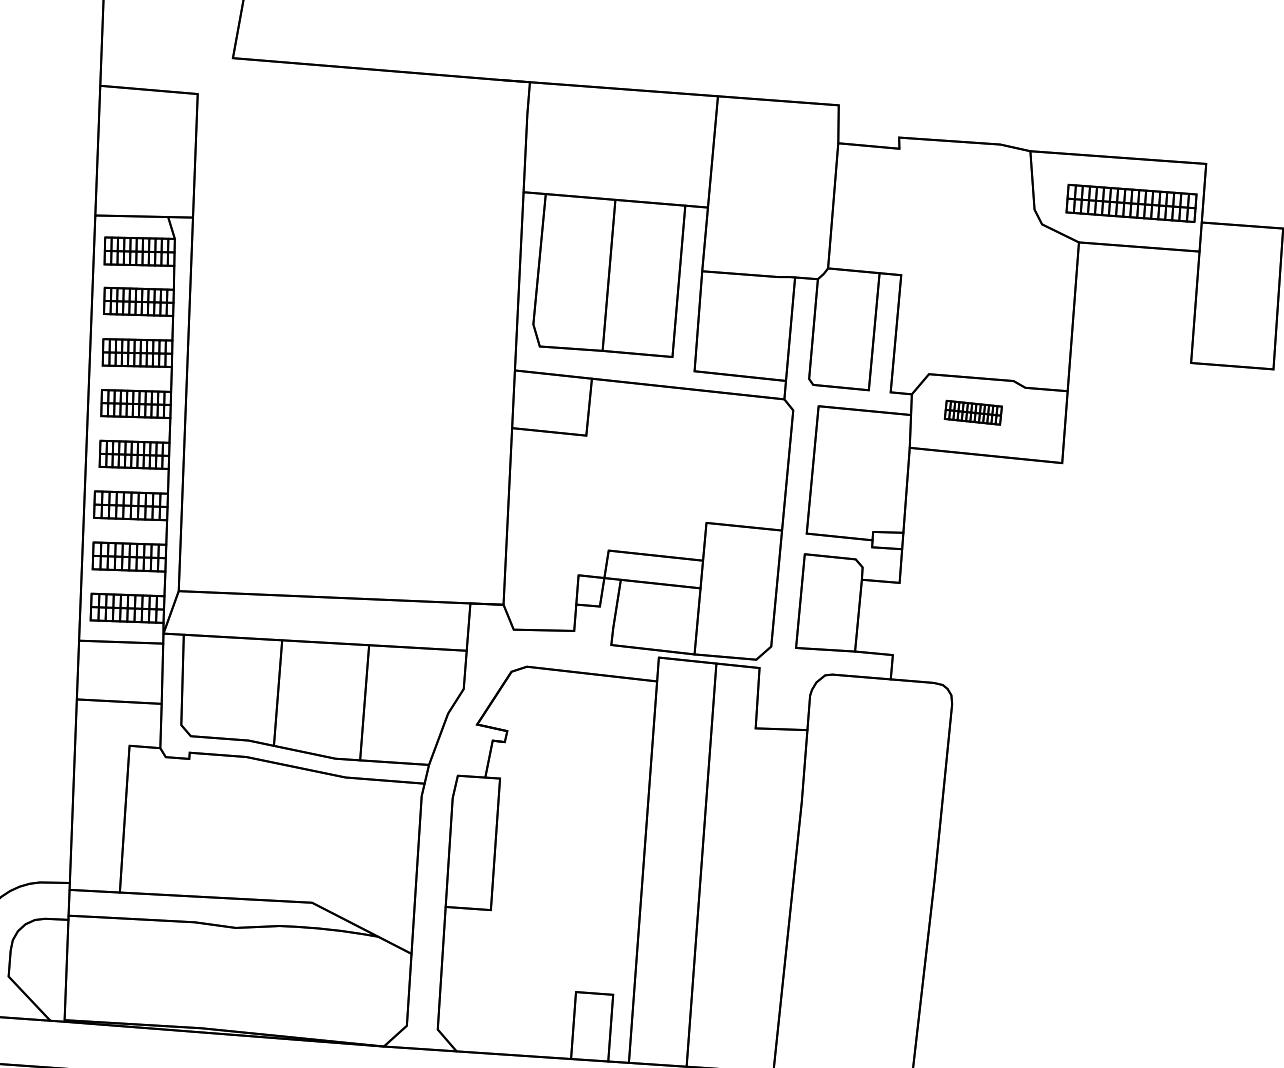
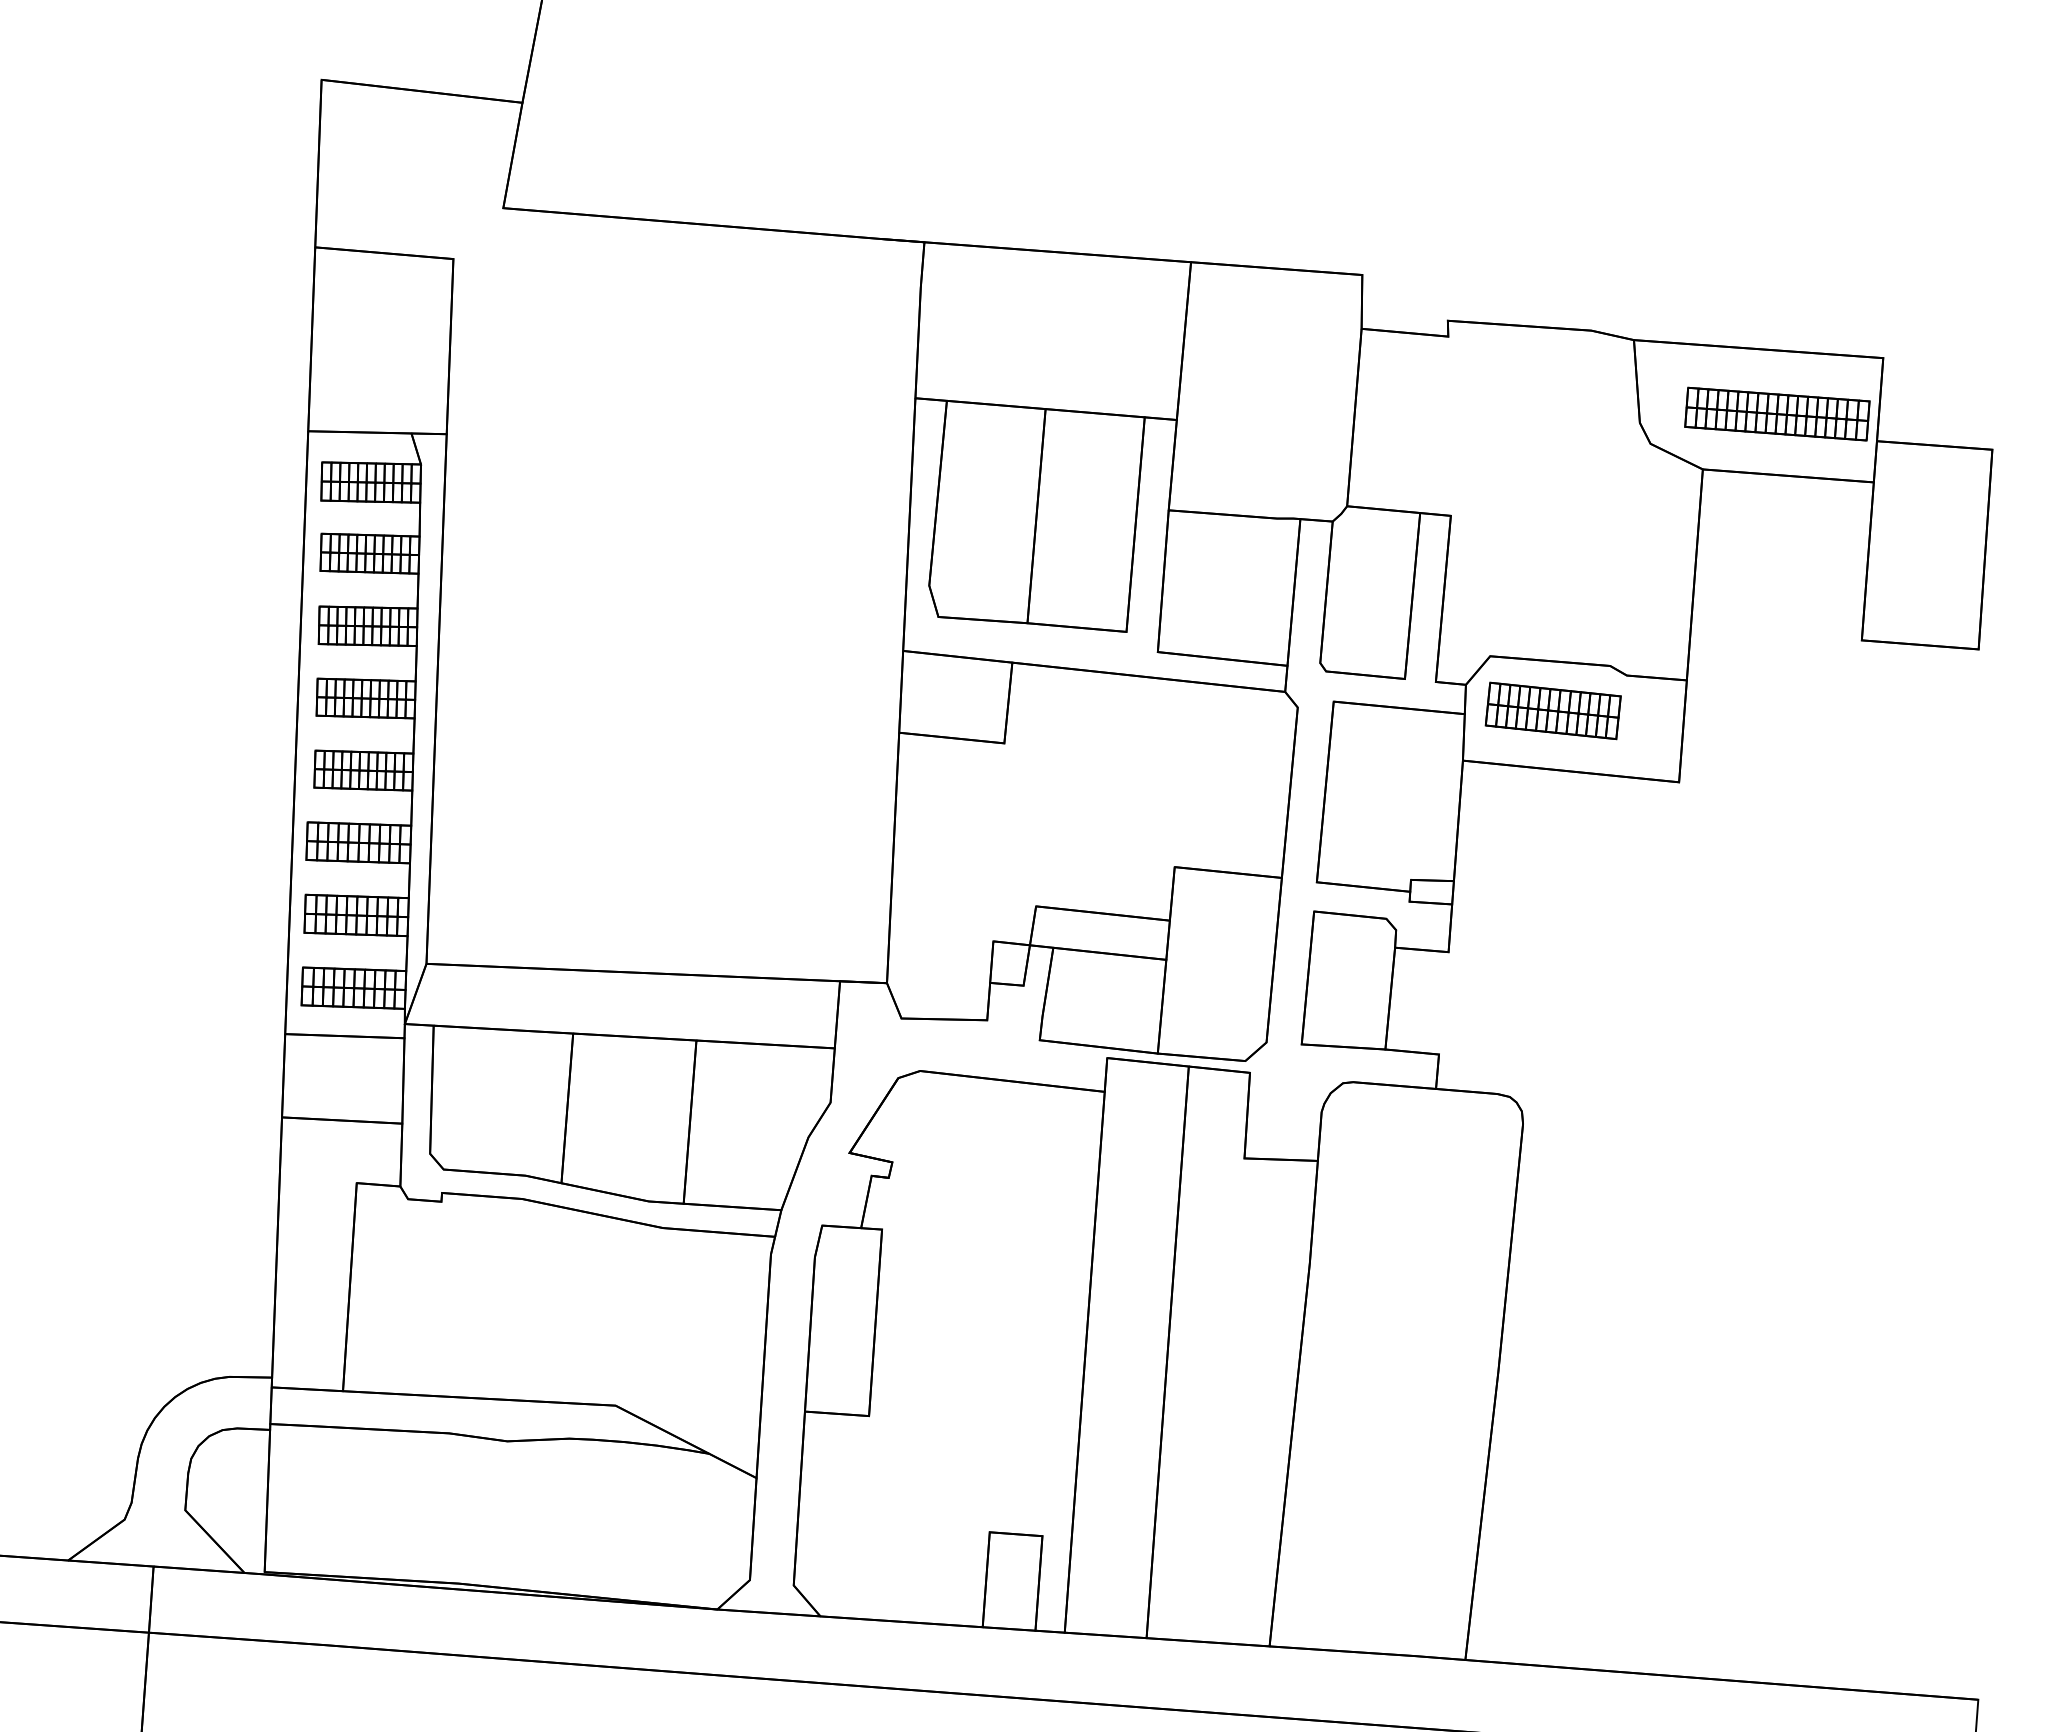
part: (972, 412) -> (1552, 710), size x1.67

